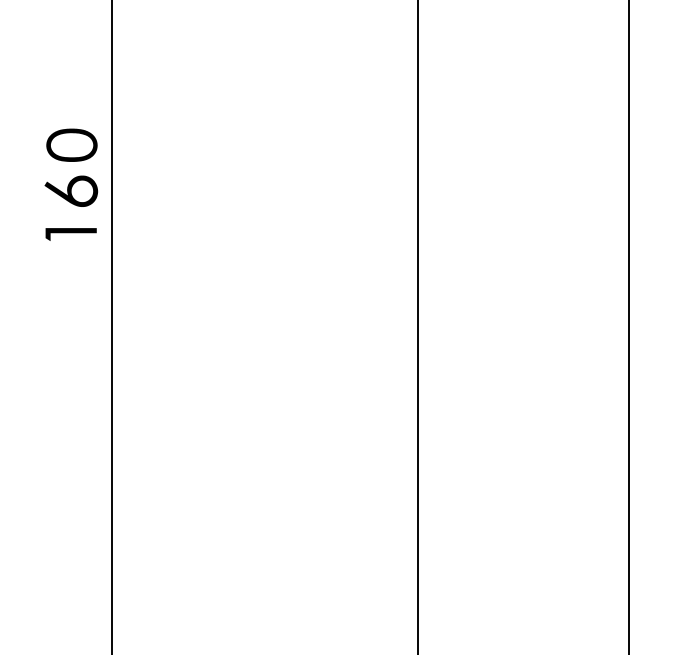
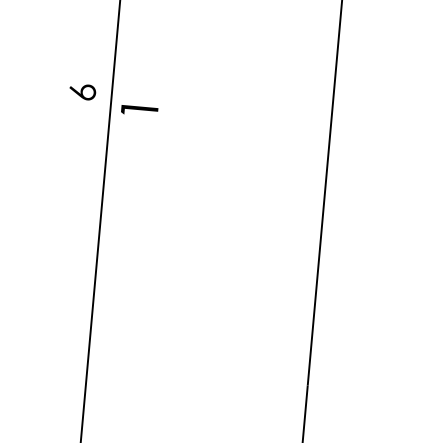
part: (71, 144) -> (85, 58), removed
part: (71, 190) -> (82, 91), size x0.7
part: (70, 234) -> (139, 111), moved

